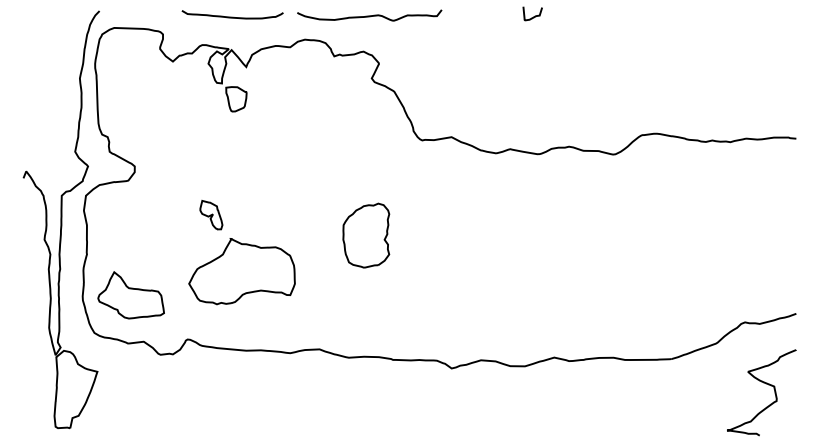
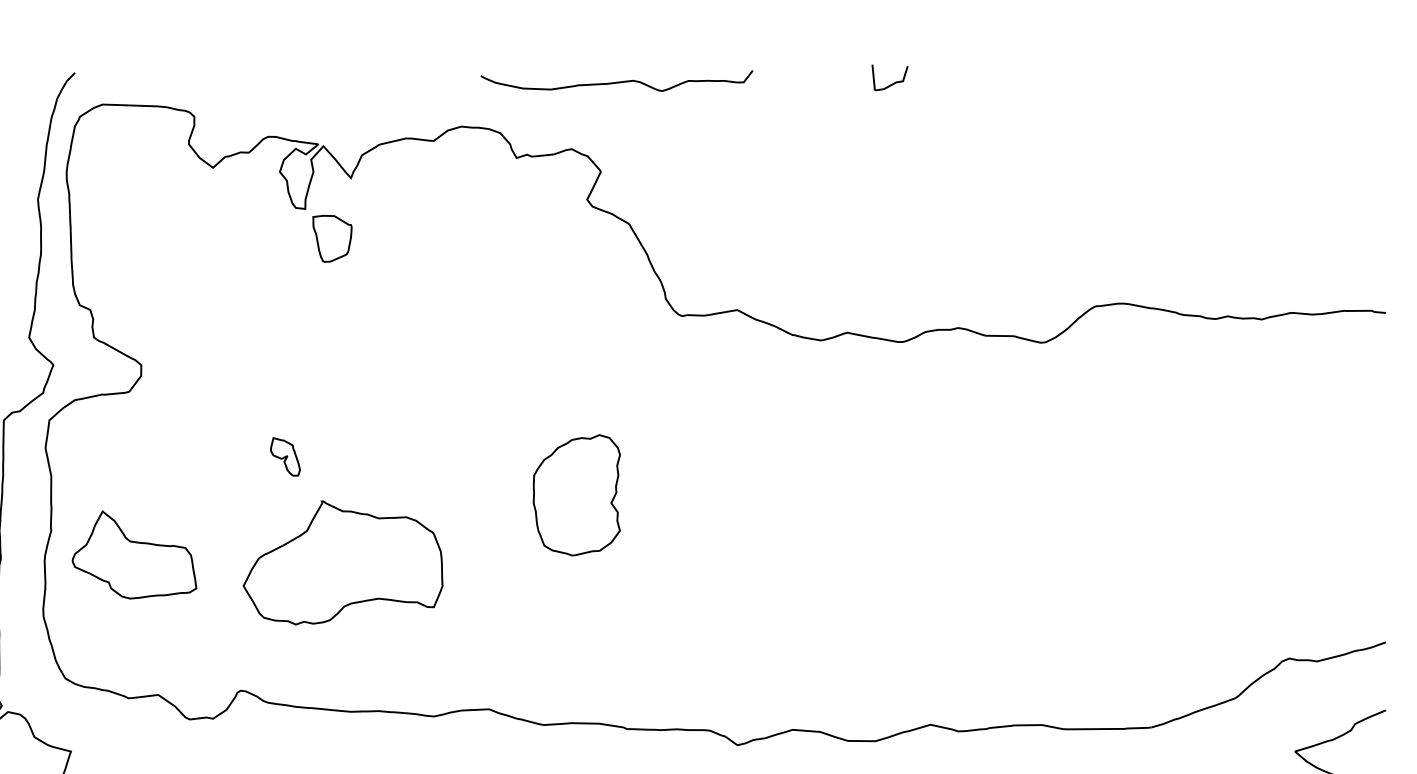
curve: (369, 15) -> (616, 81), moved
curve: (232, 16) -> (325, 83), removed
part: (211, 215) -> (285, 457), size x0.7
part: (130, 295) -> (133, 555), moved

